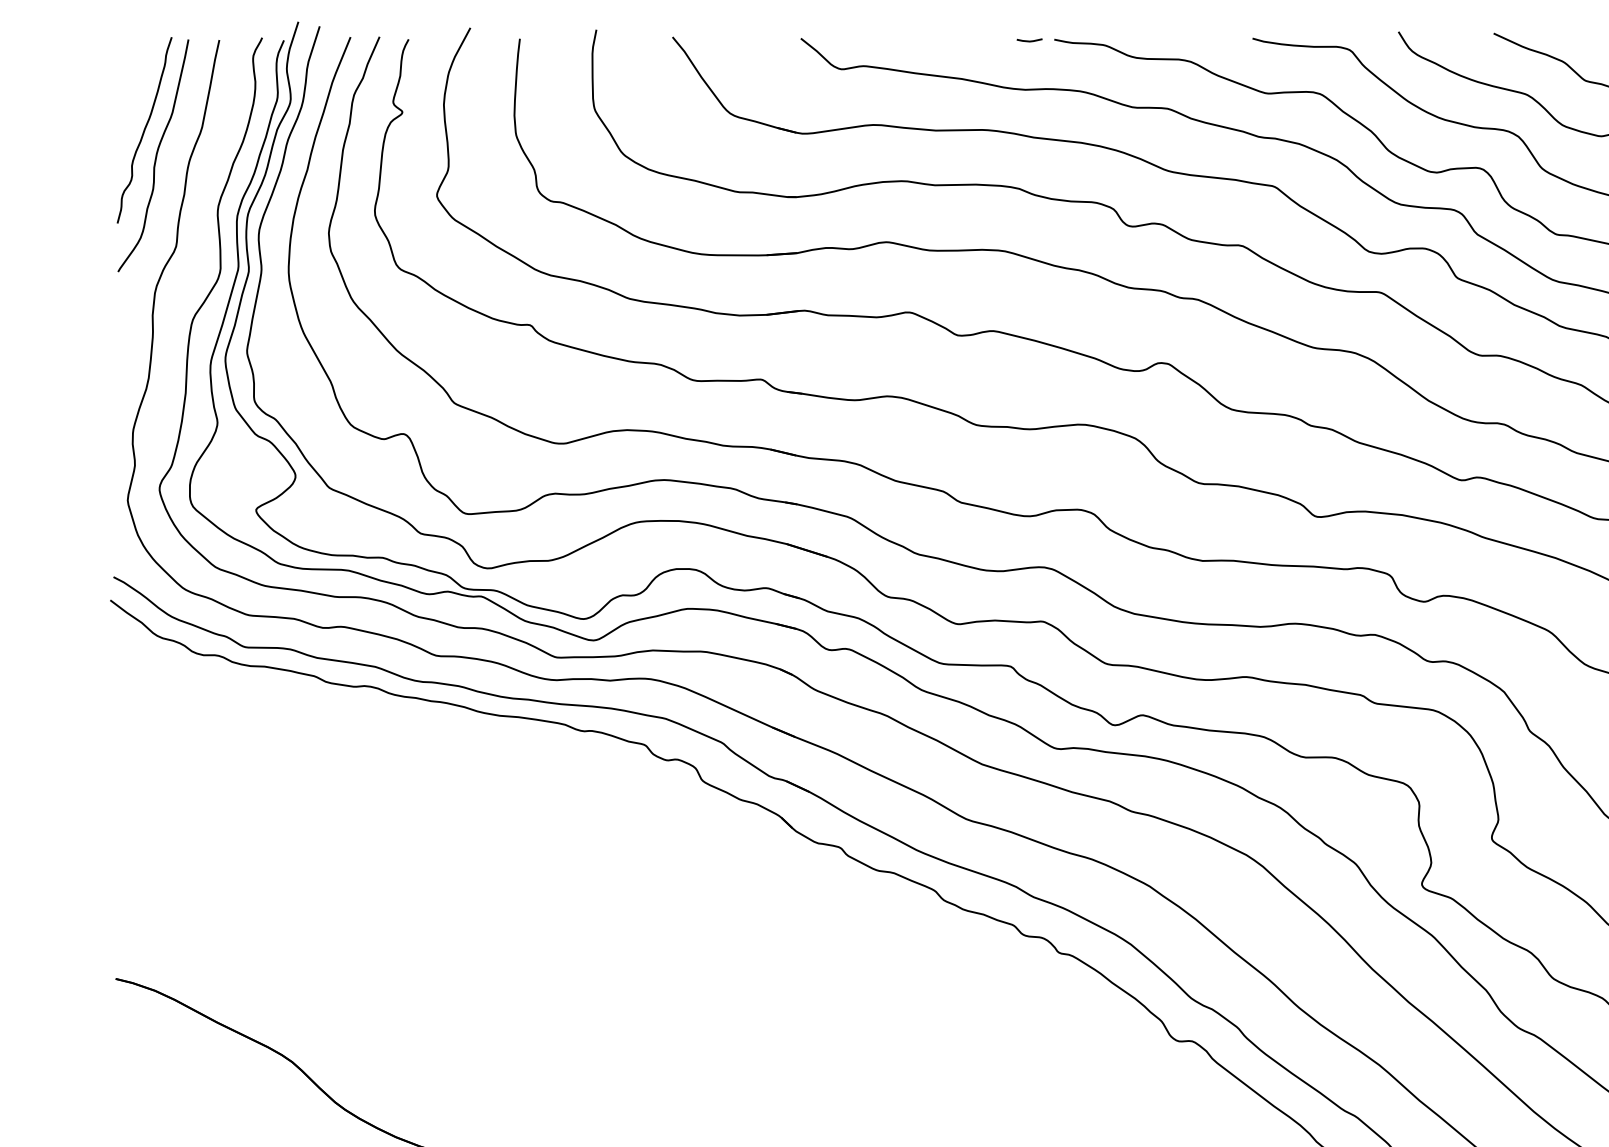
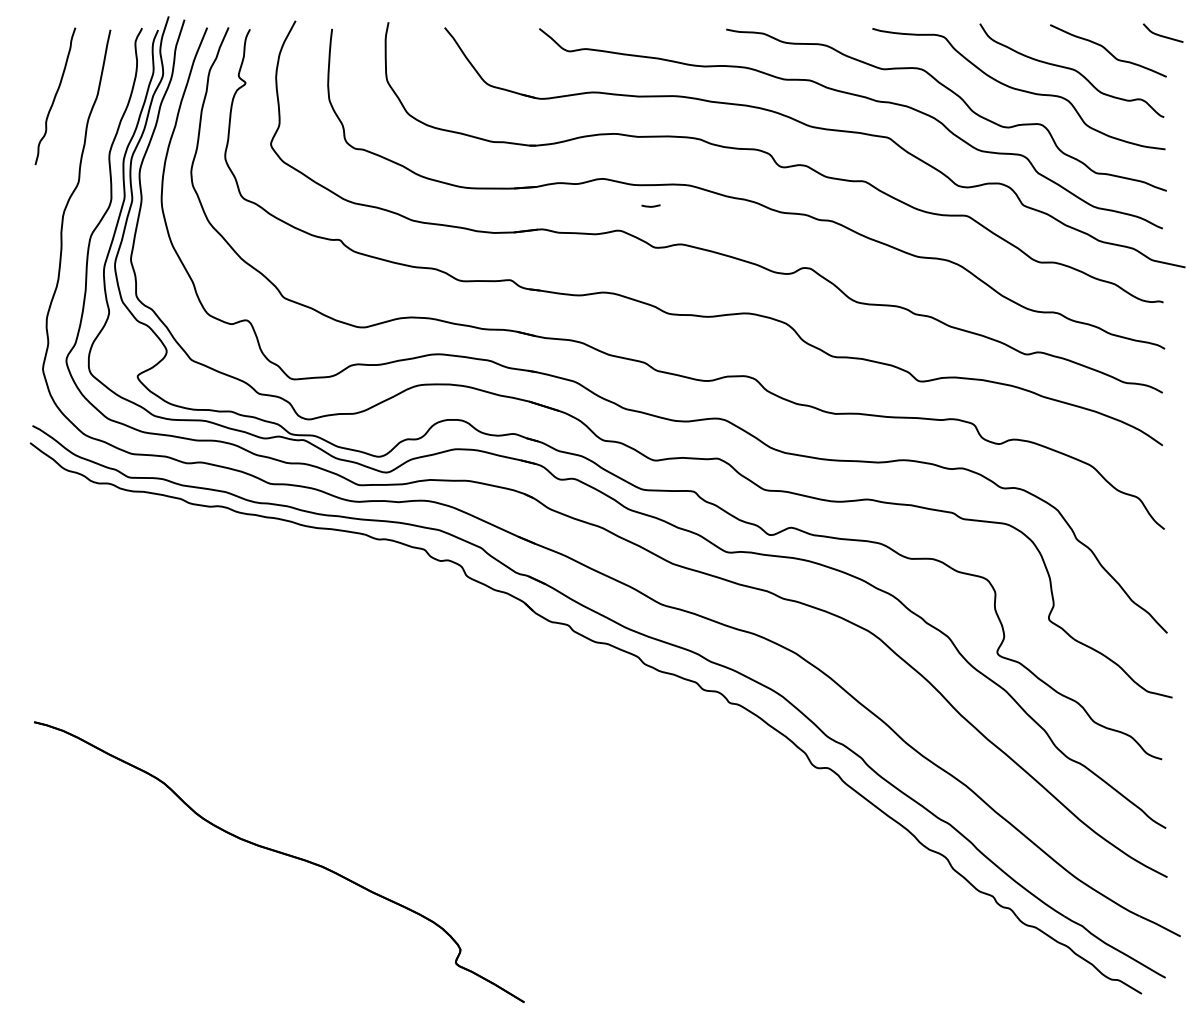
line: (1027, 39) -> (649, 205), moved
curve: (155, 156) -> (63, 115), removed

